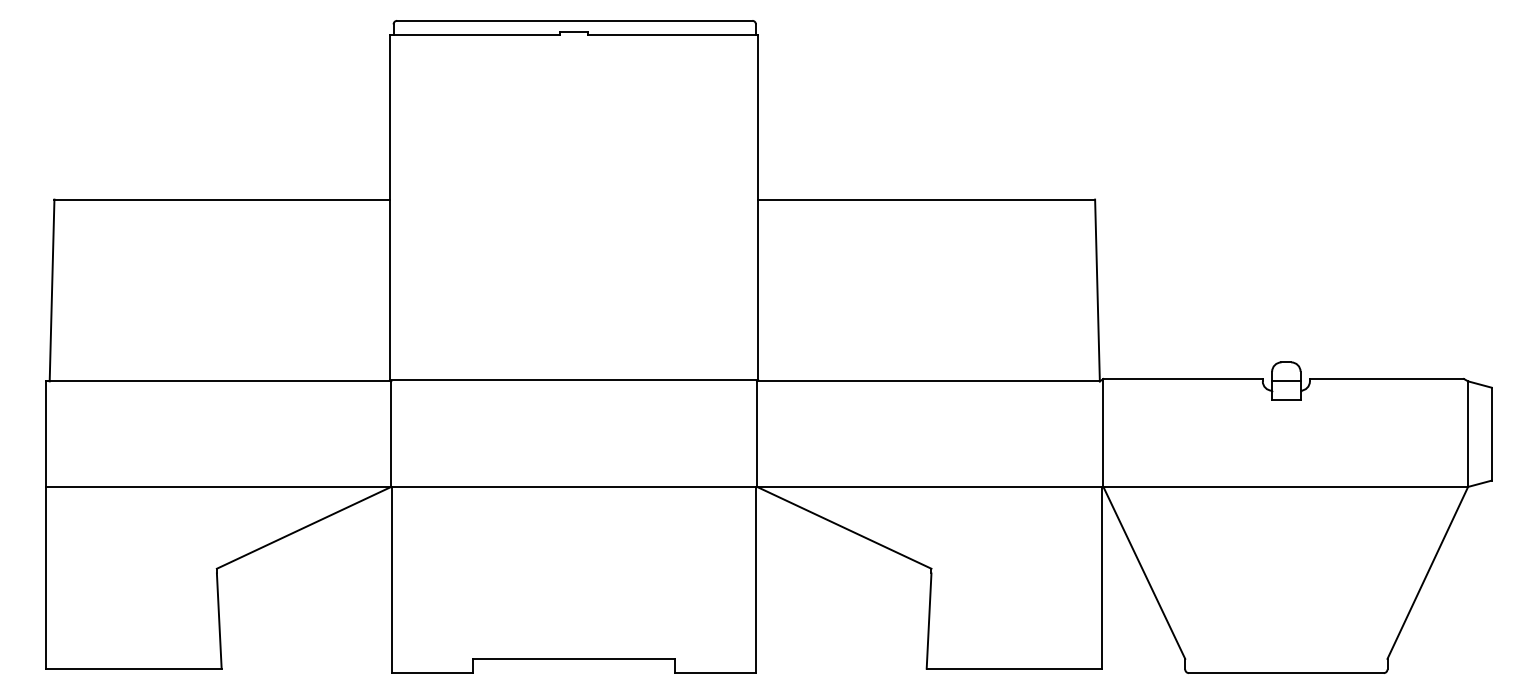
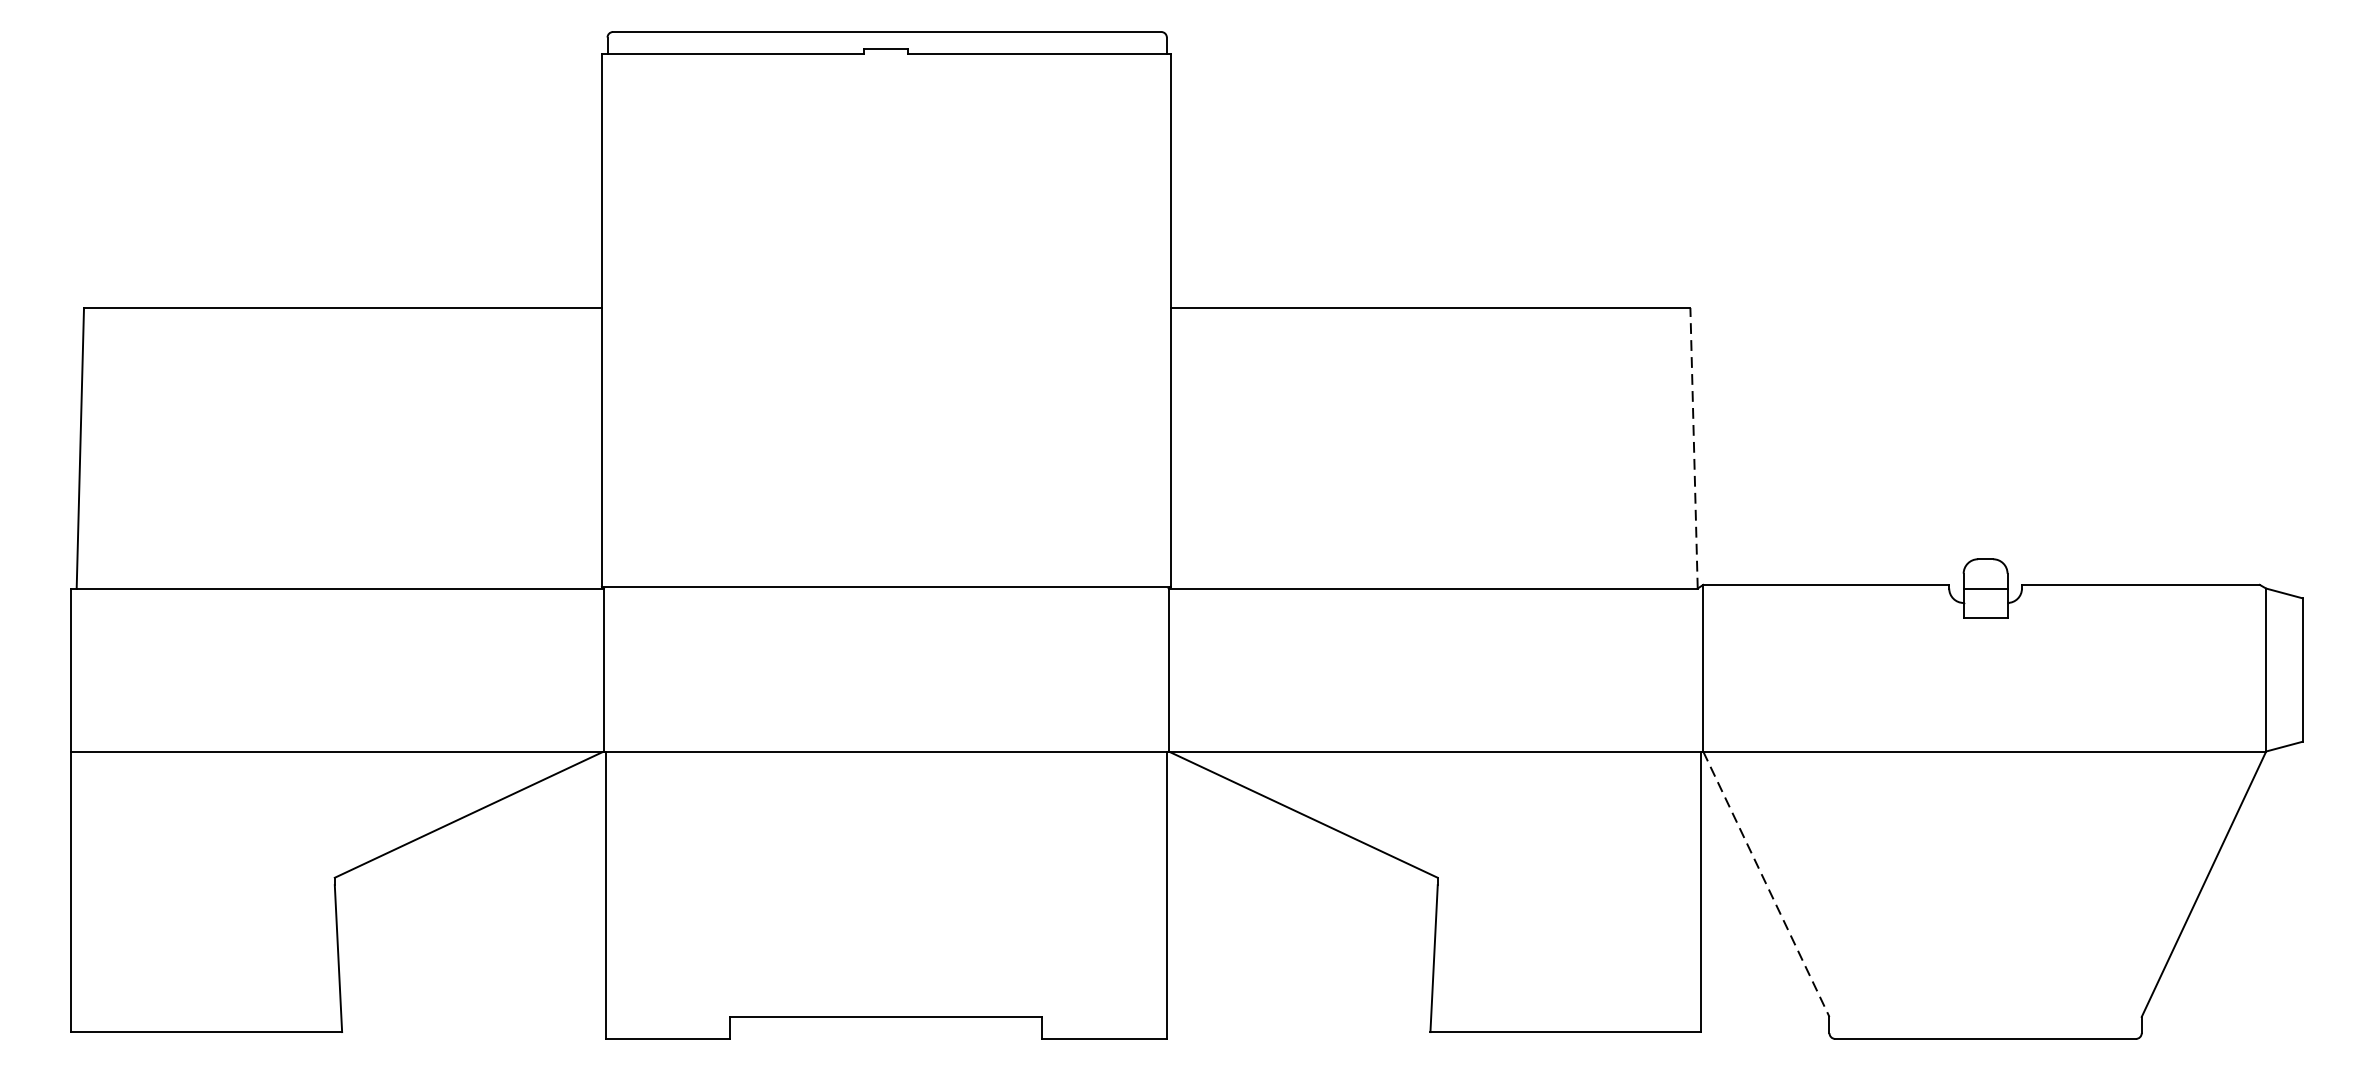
line: (1097, 290) -> (1694, 448), solid -> dashed
line: (1144, 573) -> (1766, 885), solid -> dashed

